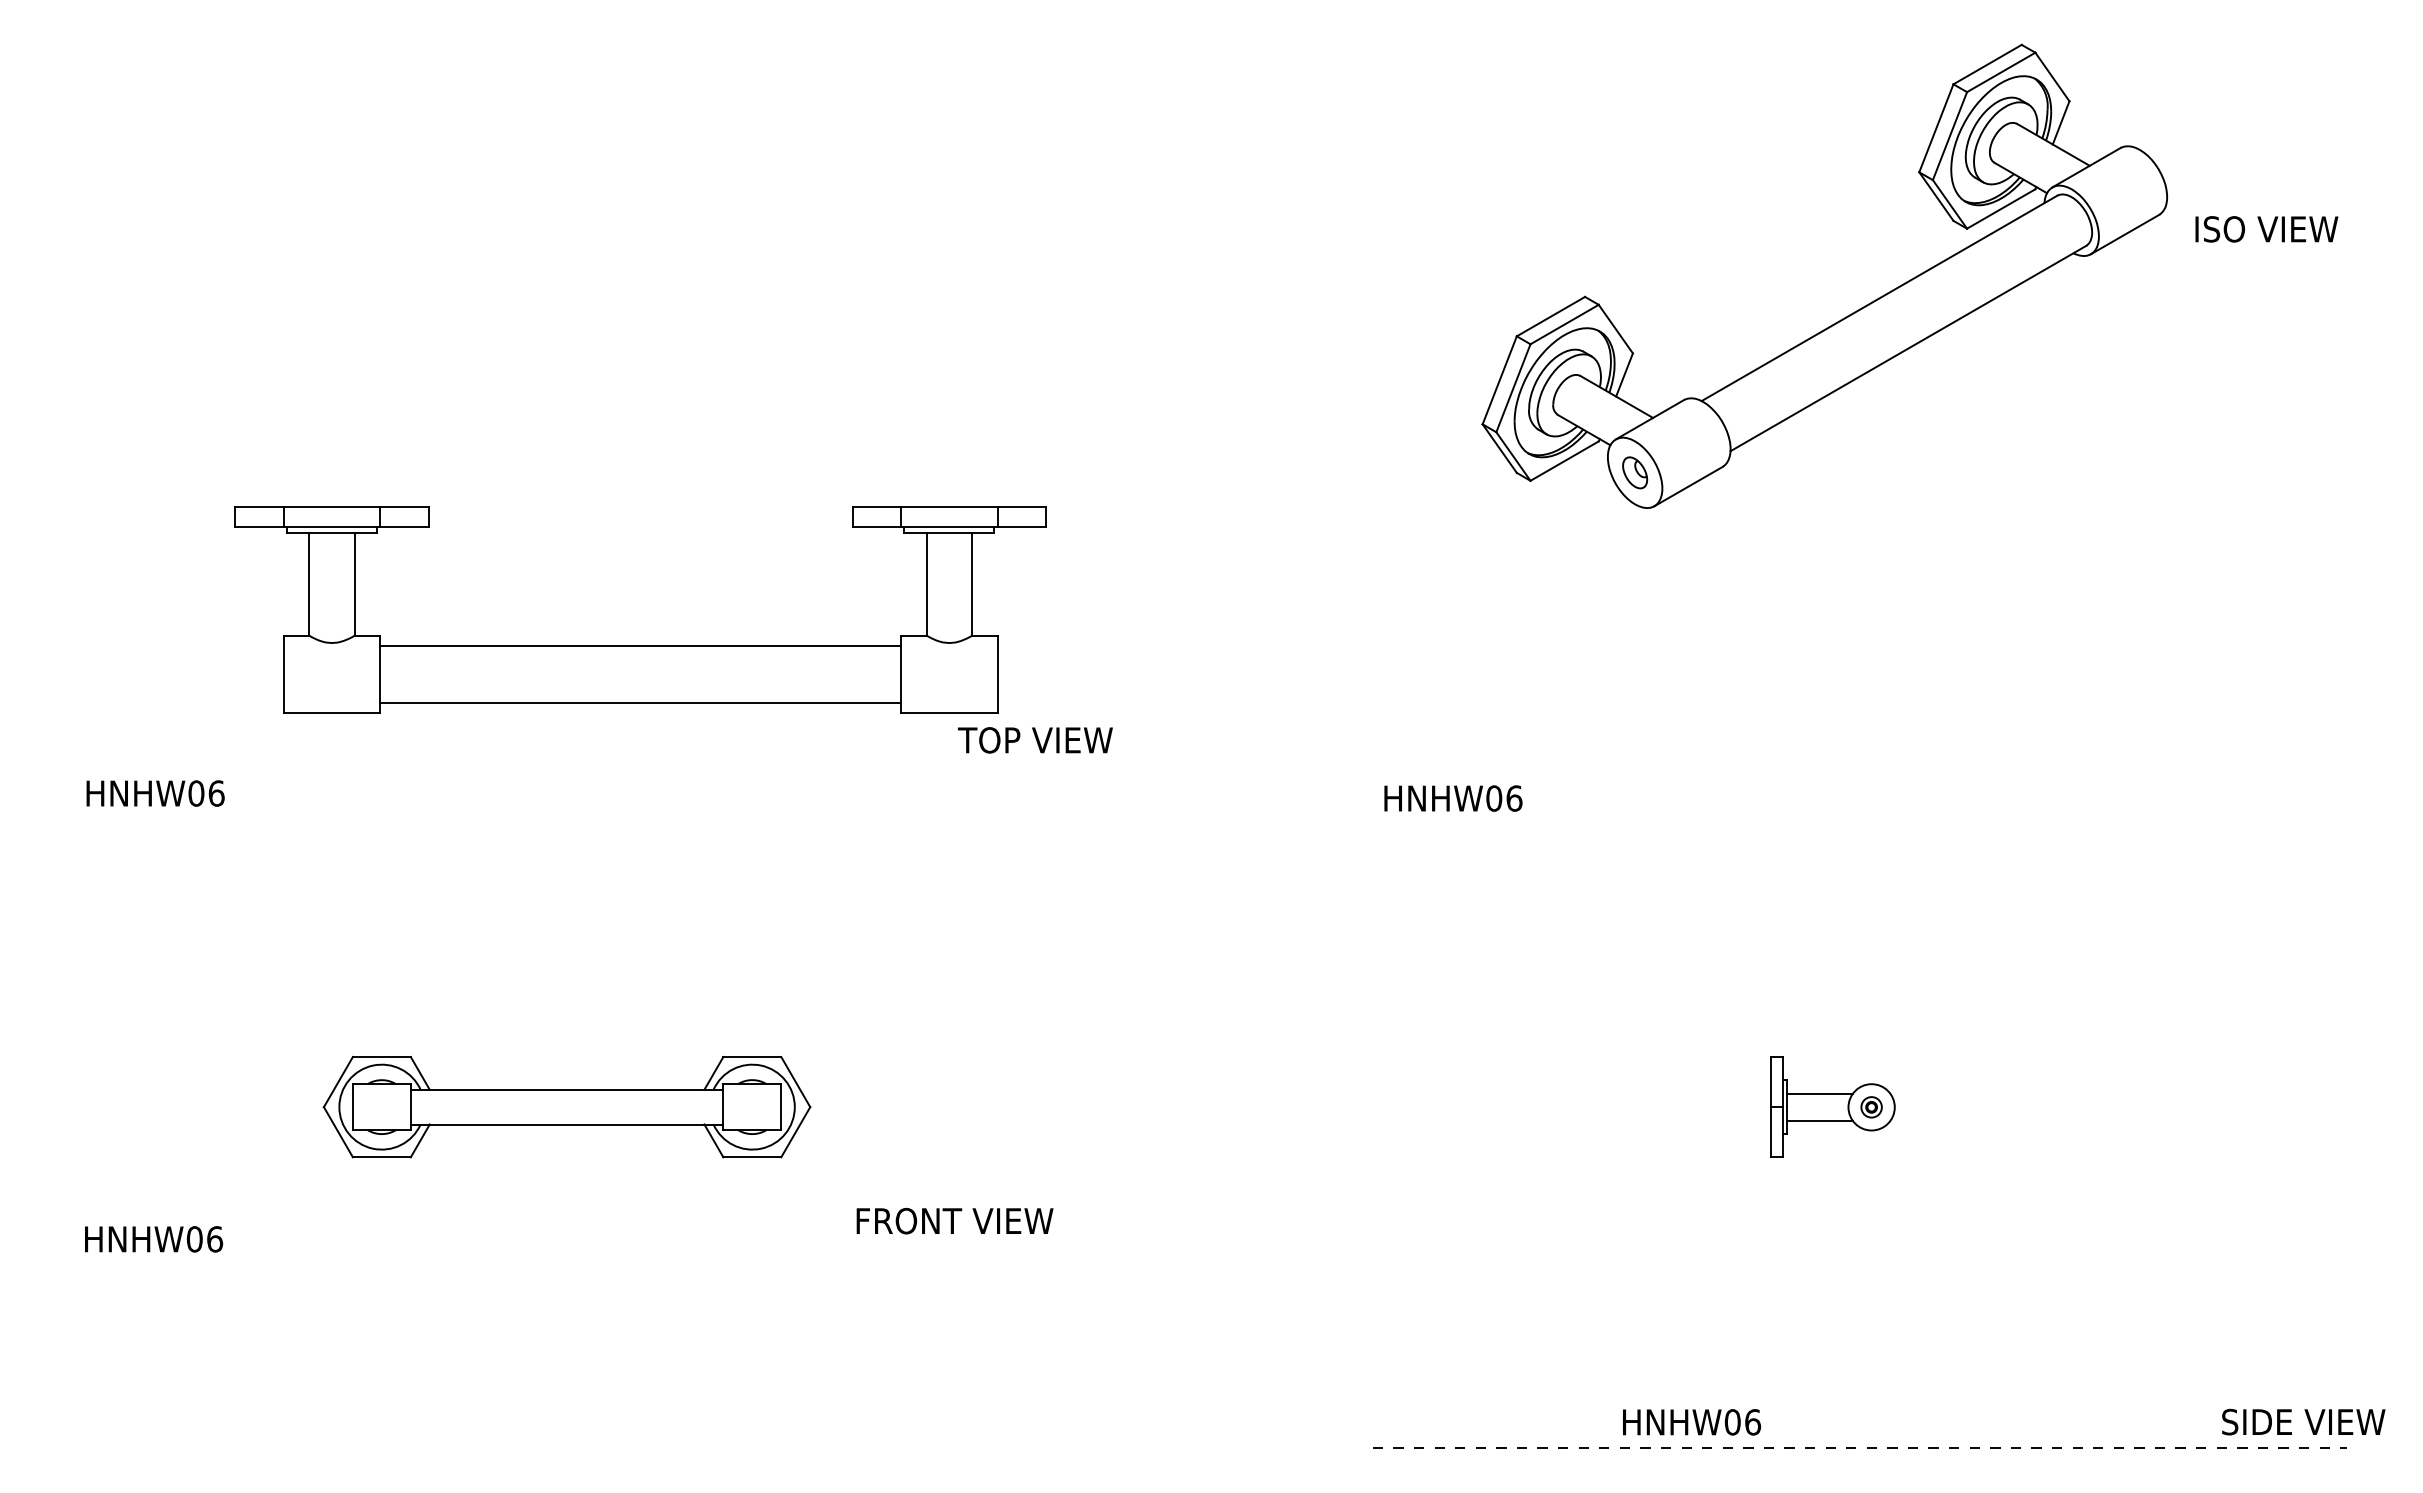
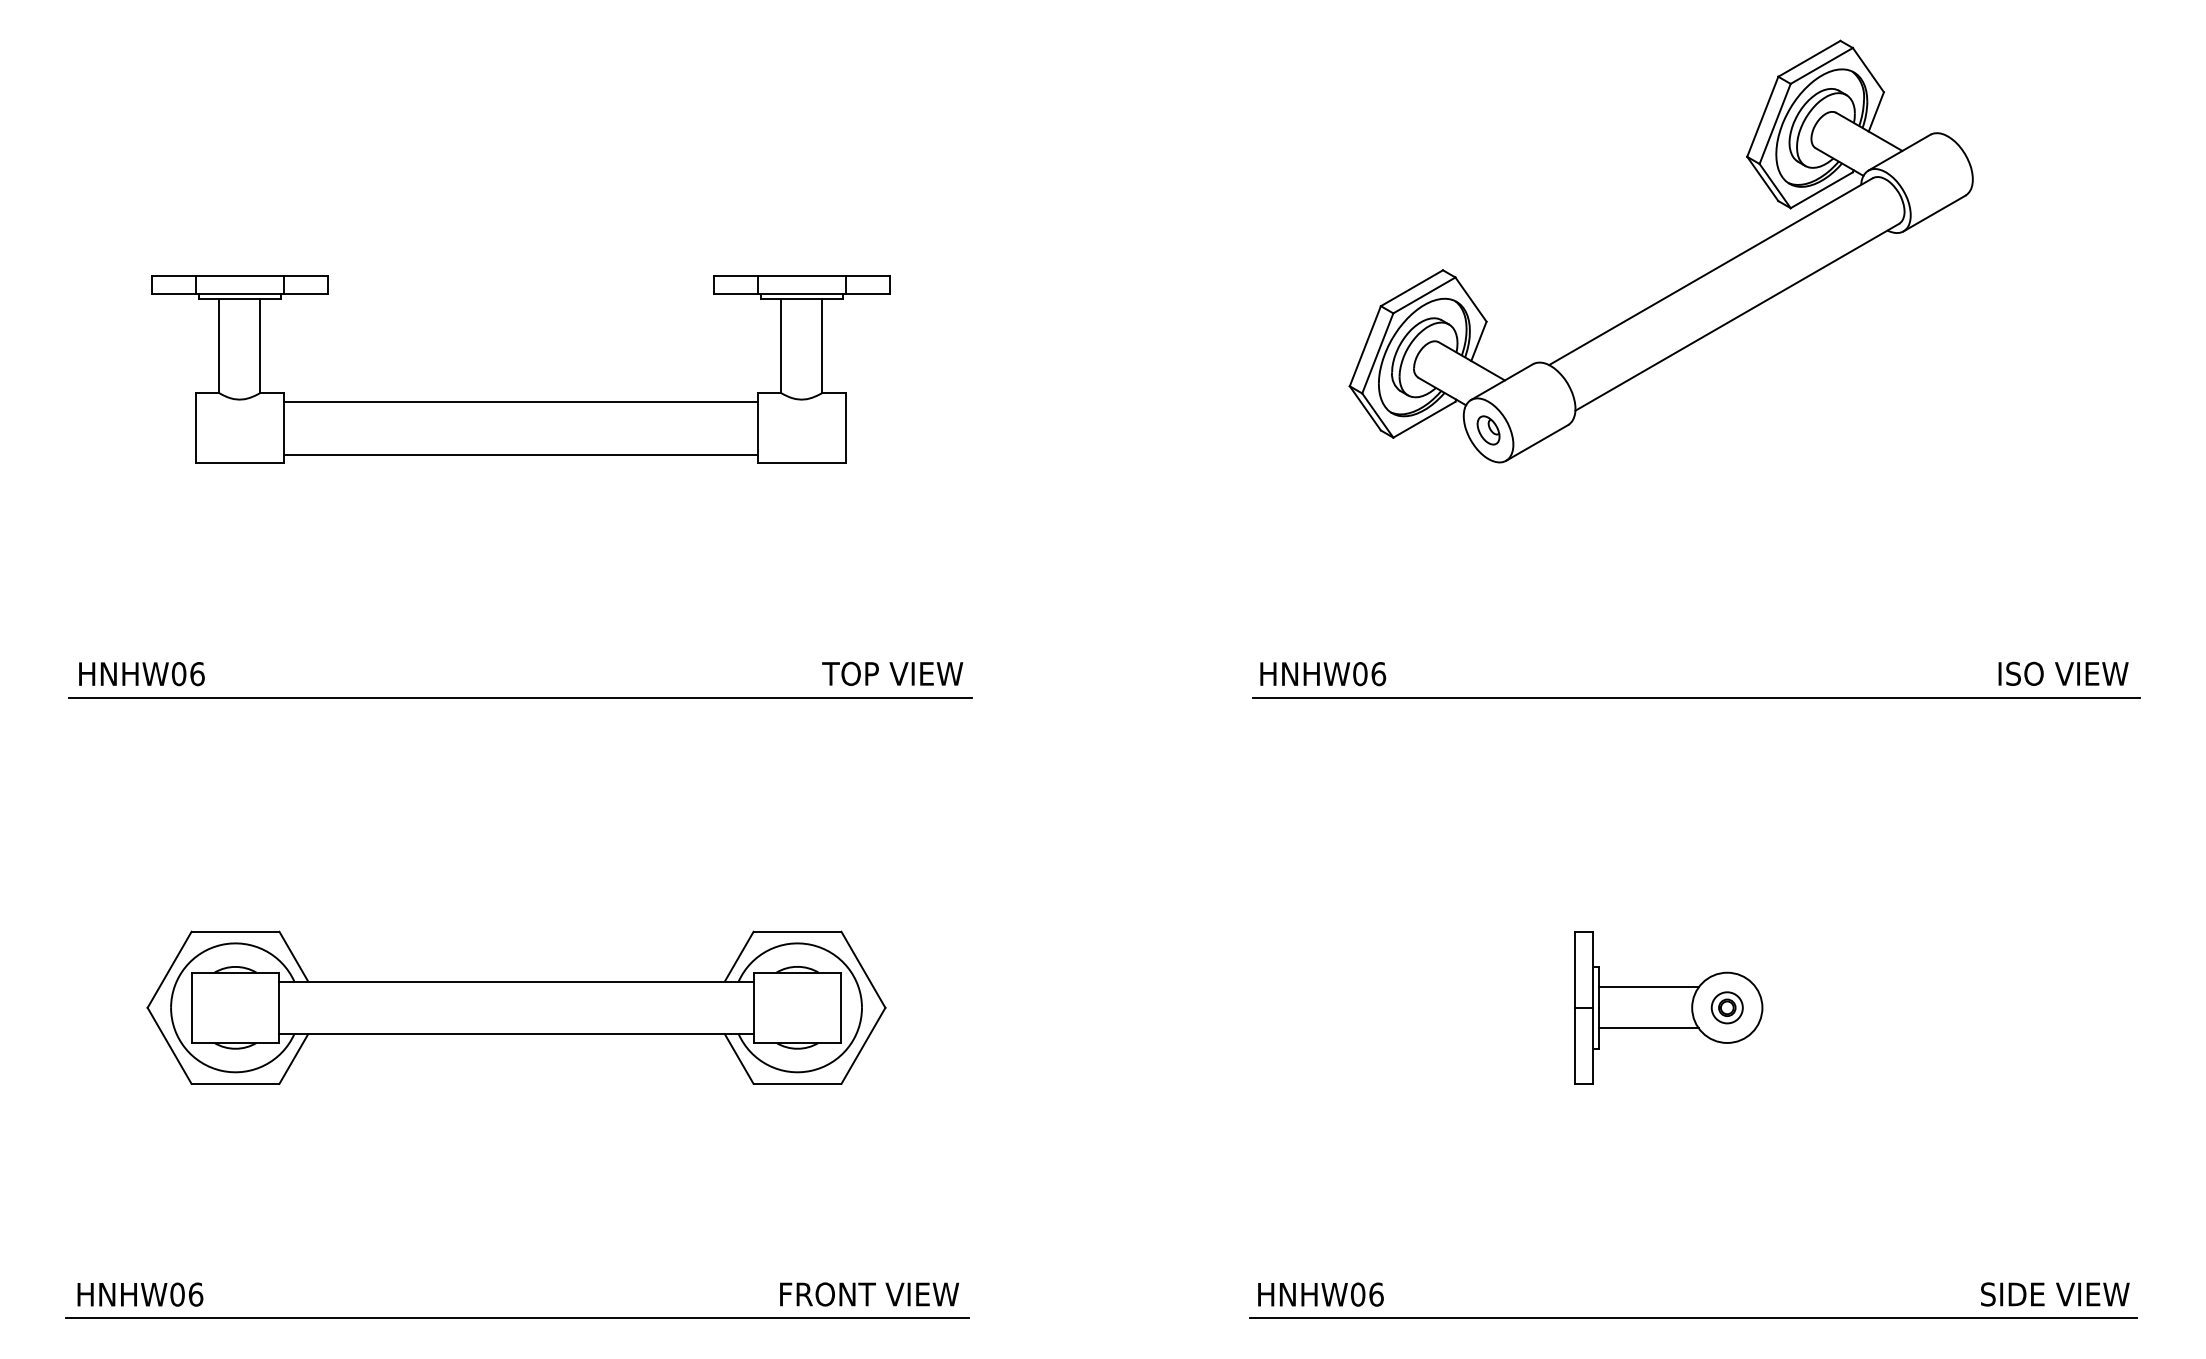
text: (2266, 229) -> (2063, 674), moved
part: (640, 645) -> (520, 401), moved
text: (1035, 740) -> (892, 674), moved
line: (571, 766) -> (520, 697), added
line: (1863, 766) -> (1696, 697), added
text: (155, 793) -> (141, 674), moved
text: (1453, 798) -> (1323, 674), moved
part: (566, 1106) -> (515, 1007), size x1.67
part: (1832, 1107) -> (1668, 1008), size x1.67
text: (954, 1220) -> (869, 1293), moved
text: (154, 1239) -> (140, 1294), moved
text: (2303, 1421) -> (2055, 1293), moved
text: (1692, 1422) -> (1321, 1294), moved
line: (568, 1448) -> (517, 1318), added
line: (1860, 1448) -> (1693, 1318), dashed -> solid

